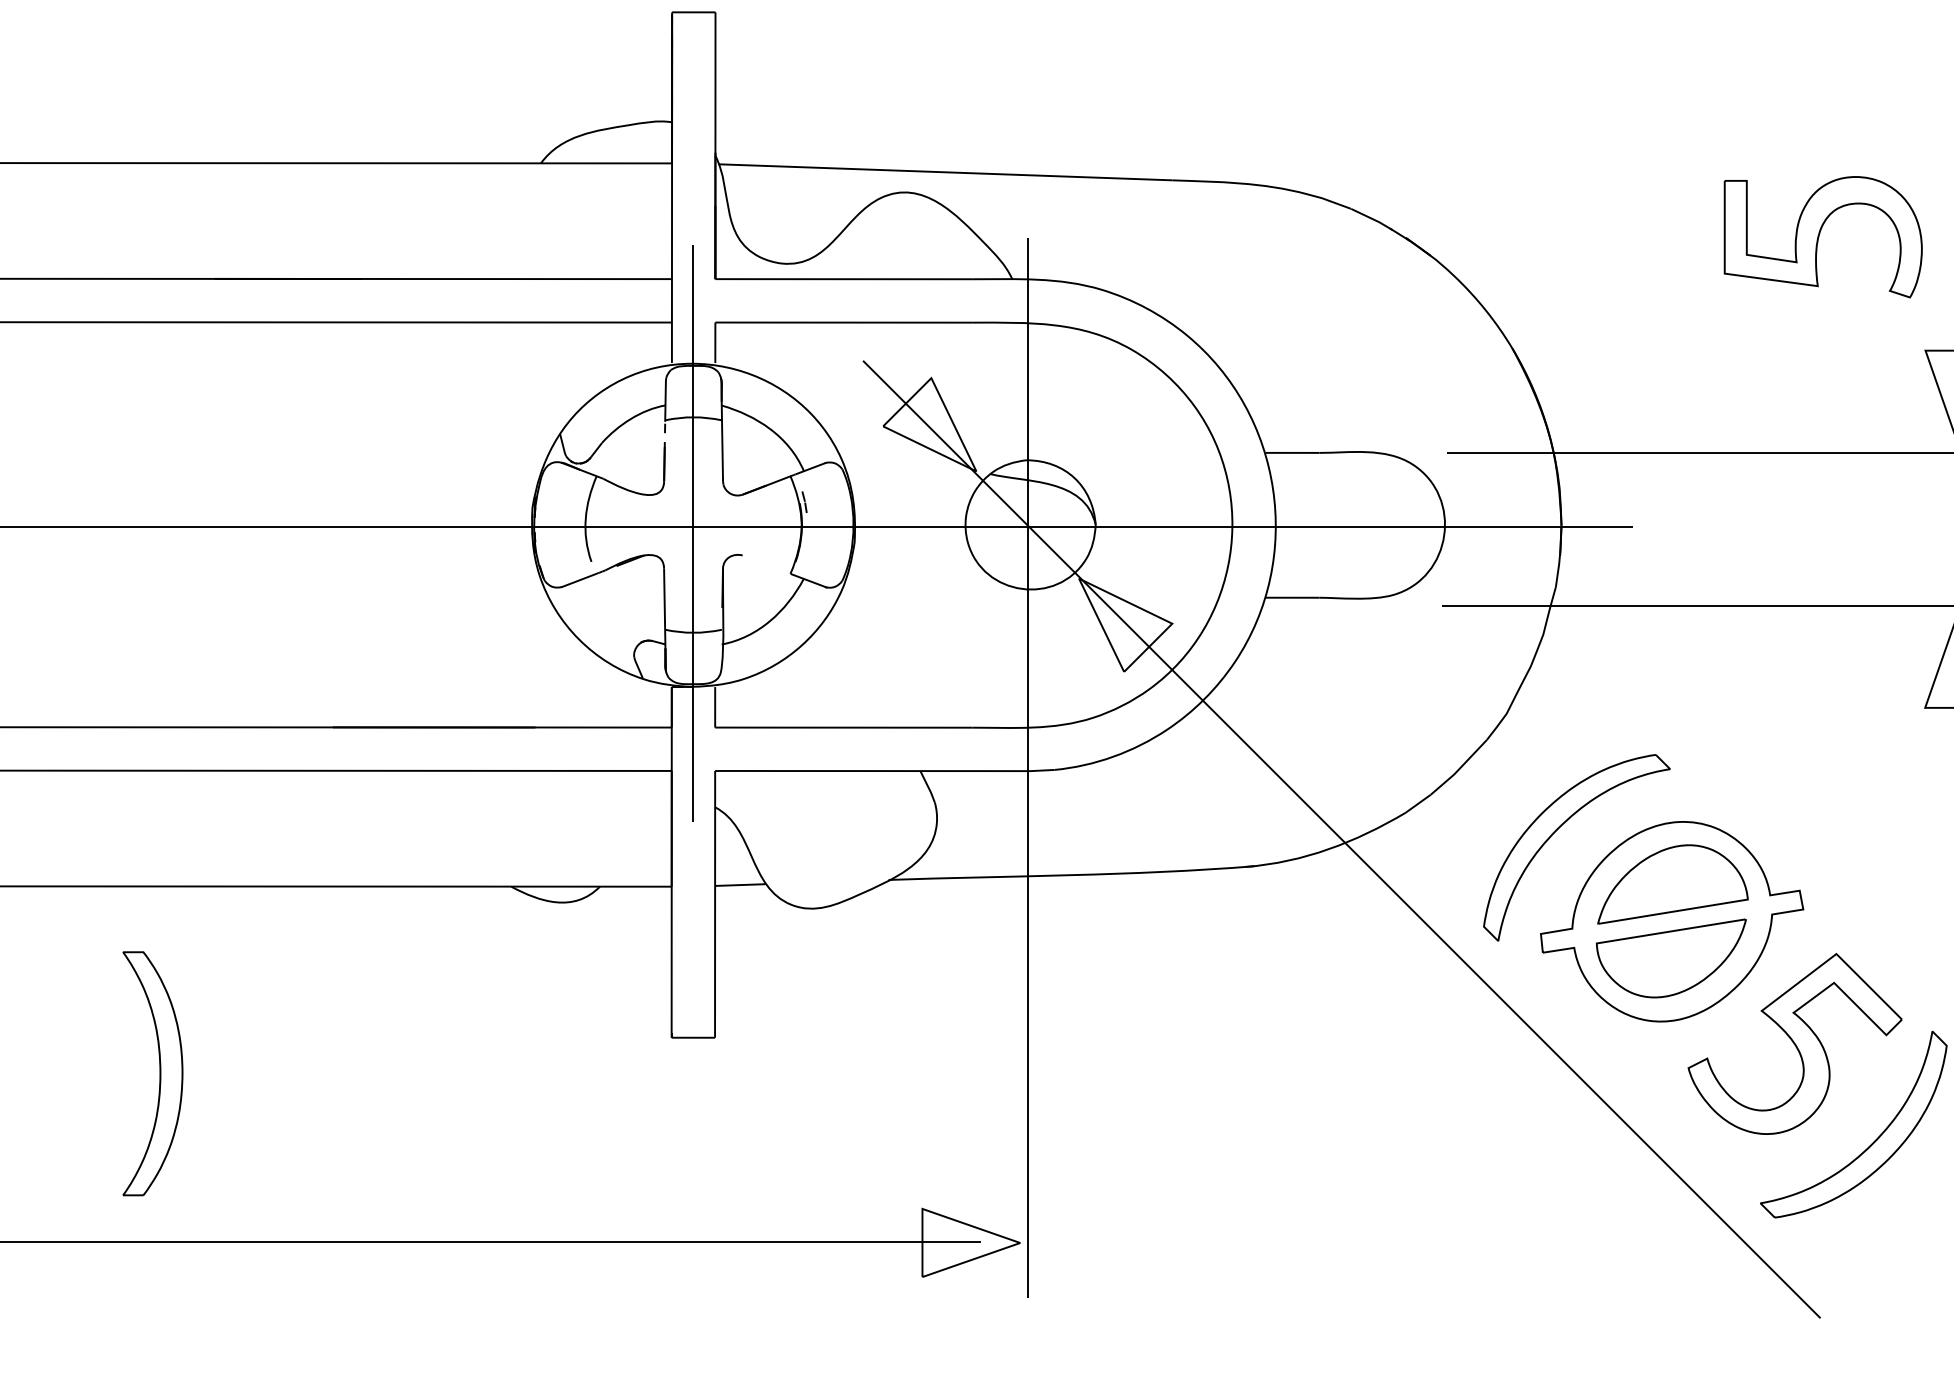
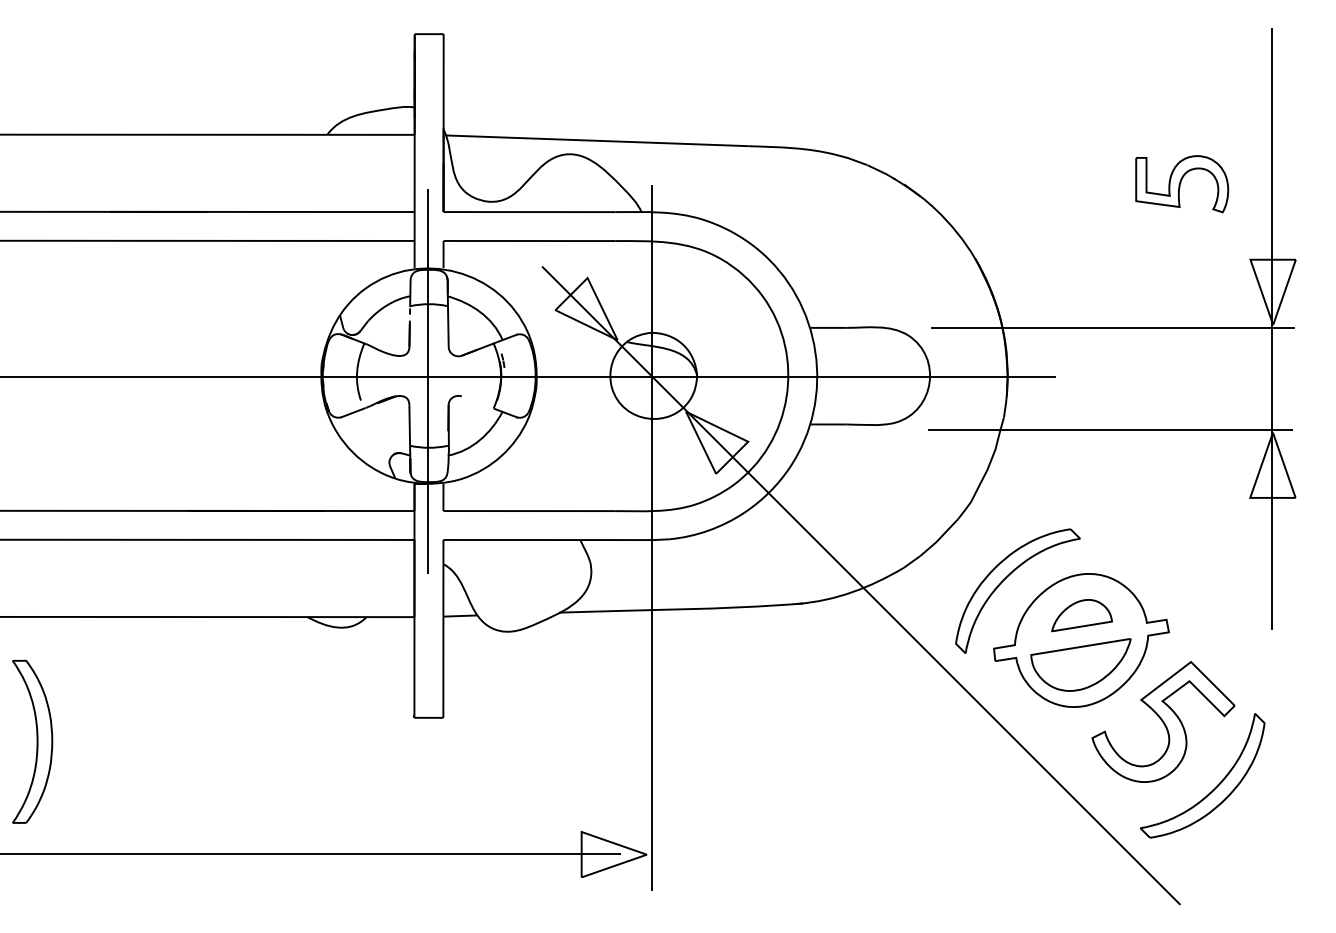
part: (1822, 237) -> (1181, 184), size x0.7
part: (1672, 884) -> (1081, 615), size x0.6
part: (152, 1073) -> (32, 741), moved

